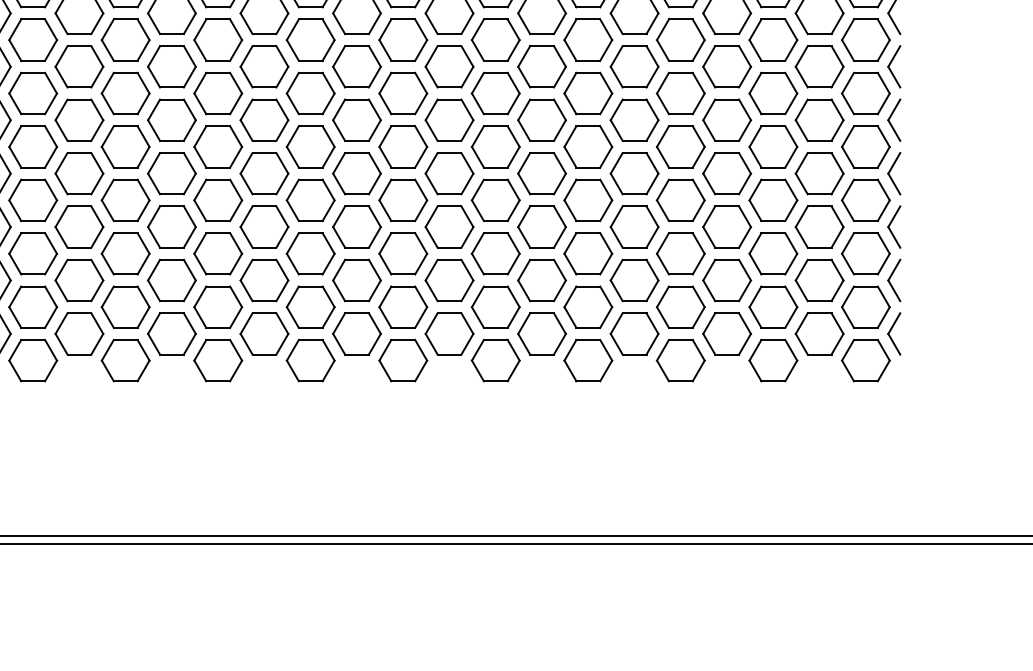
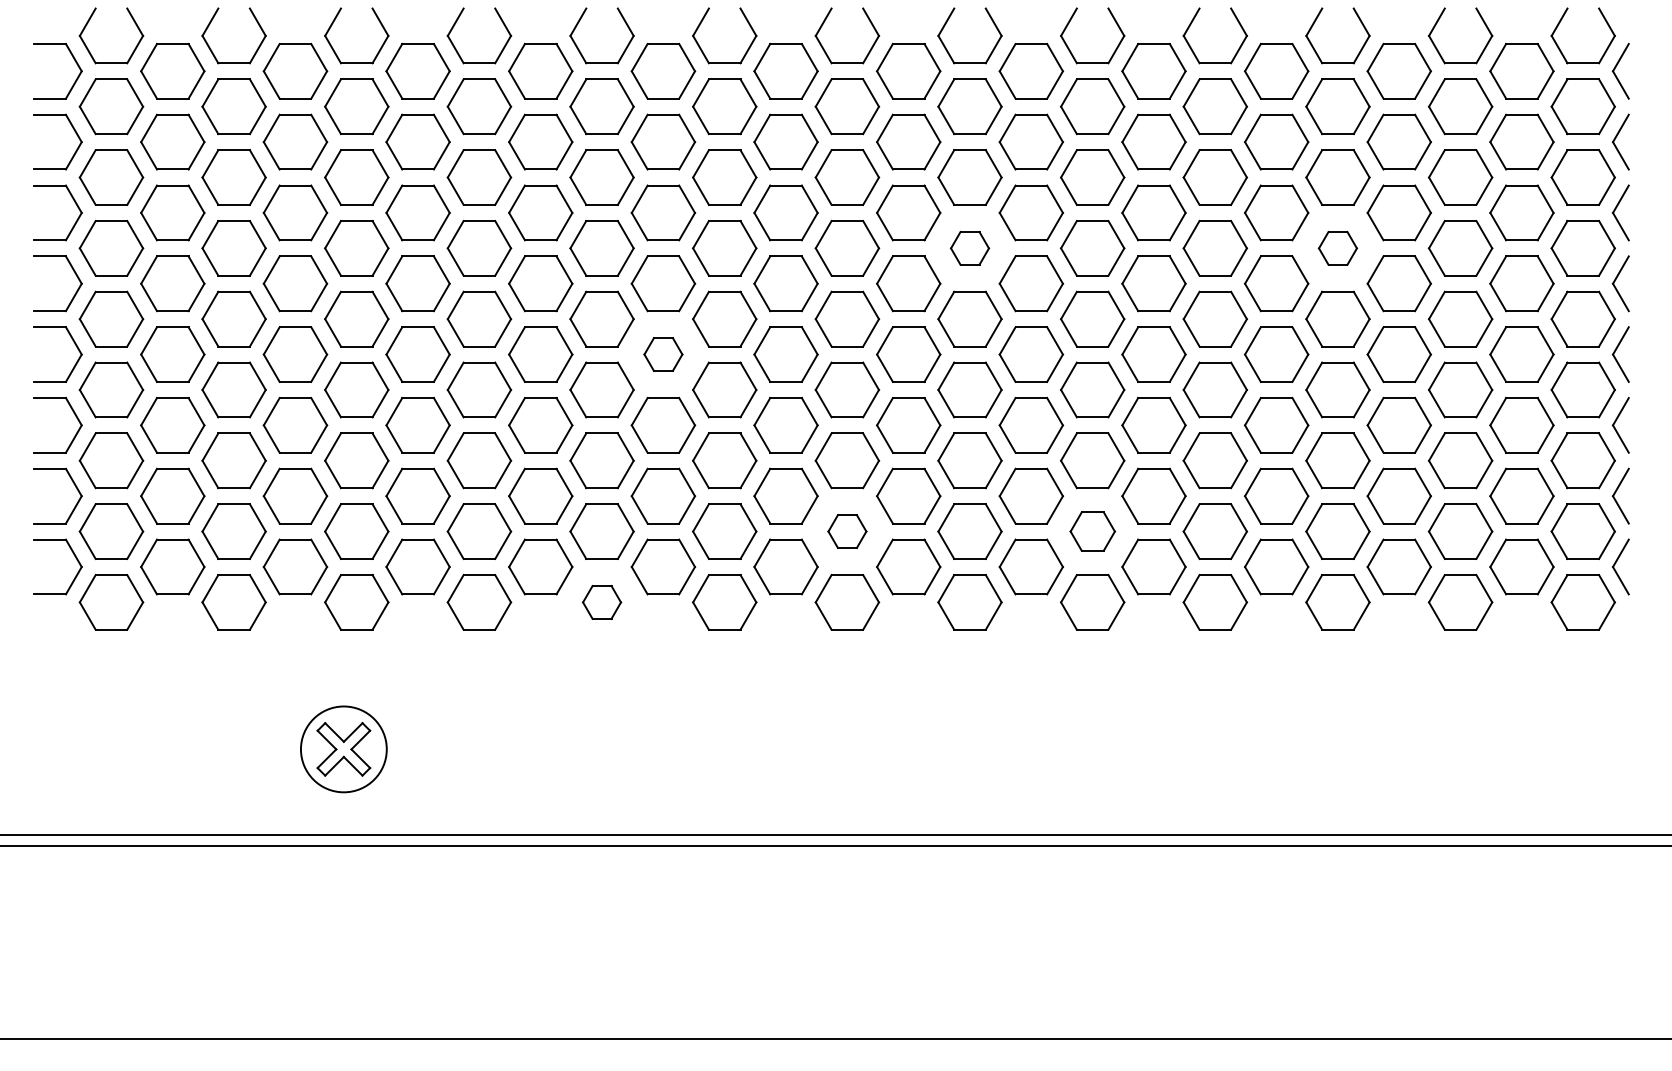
part: (402, 93) -> (969, 248), size x0.6
part: (680, 93) -> (1337, 248), size x0.6
part: (172, 173) -> (663, 354), size x0.6
part: (310, 307) -> (847, 531), size x0.6
part: (495, 307) -> (1092, 531), size x0.7
part: (125, 360) -> (601, 602), size x0.6

